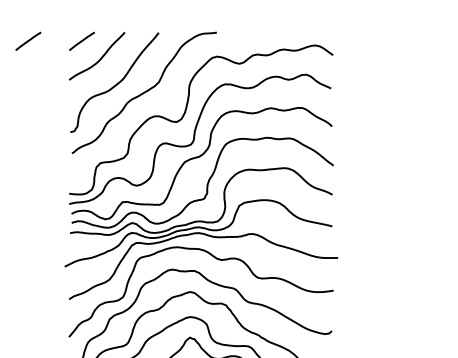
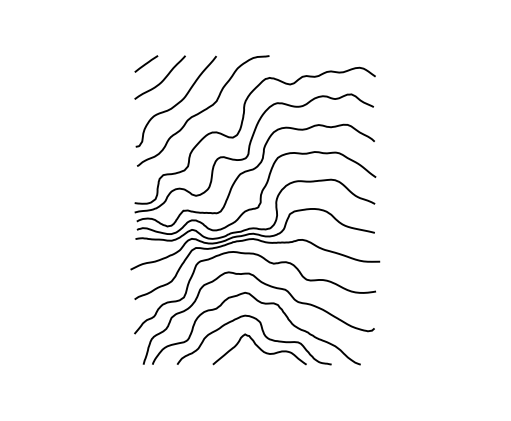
line: (28, 40) -> (97, 63), removed

